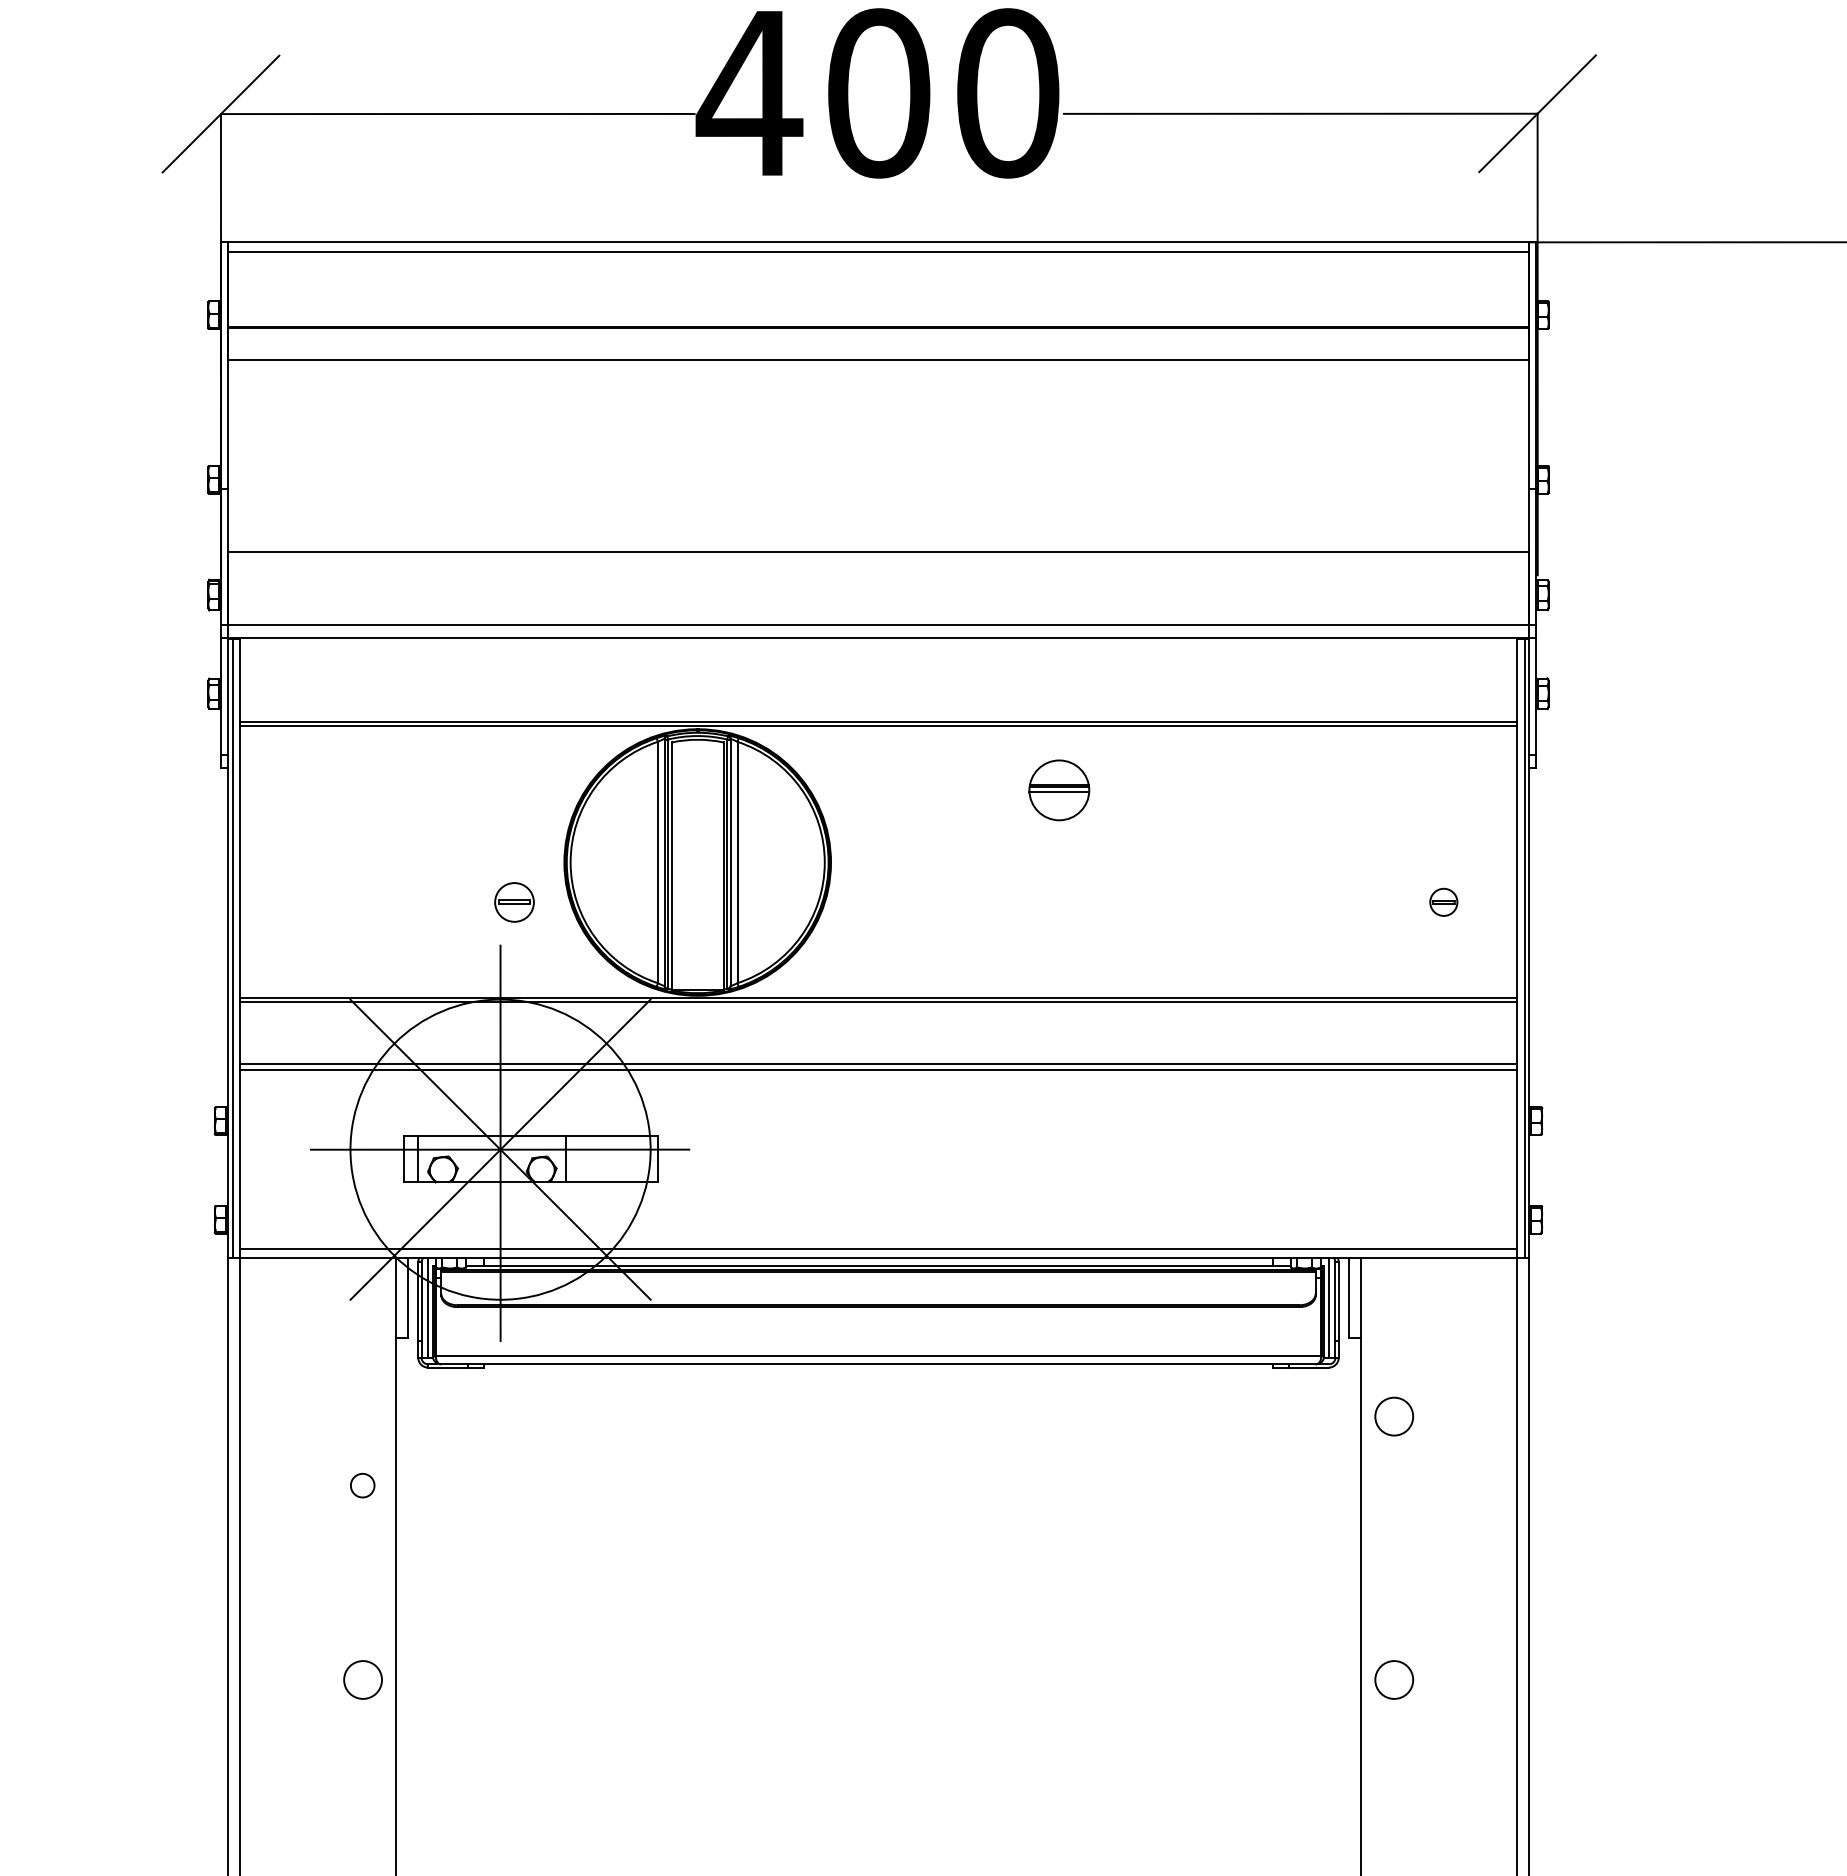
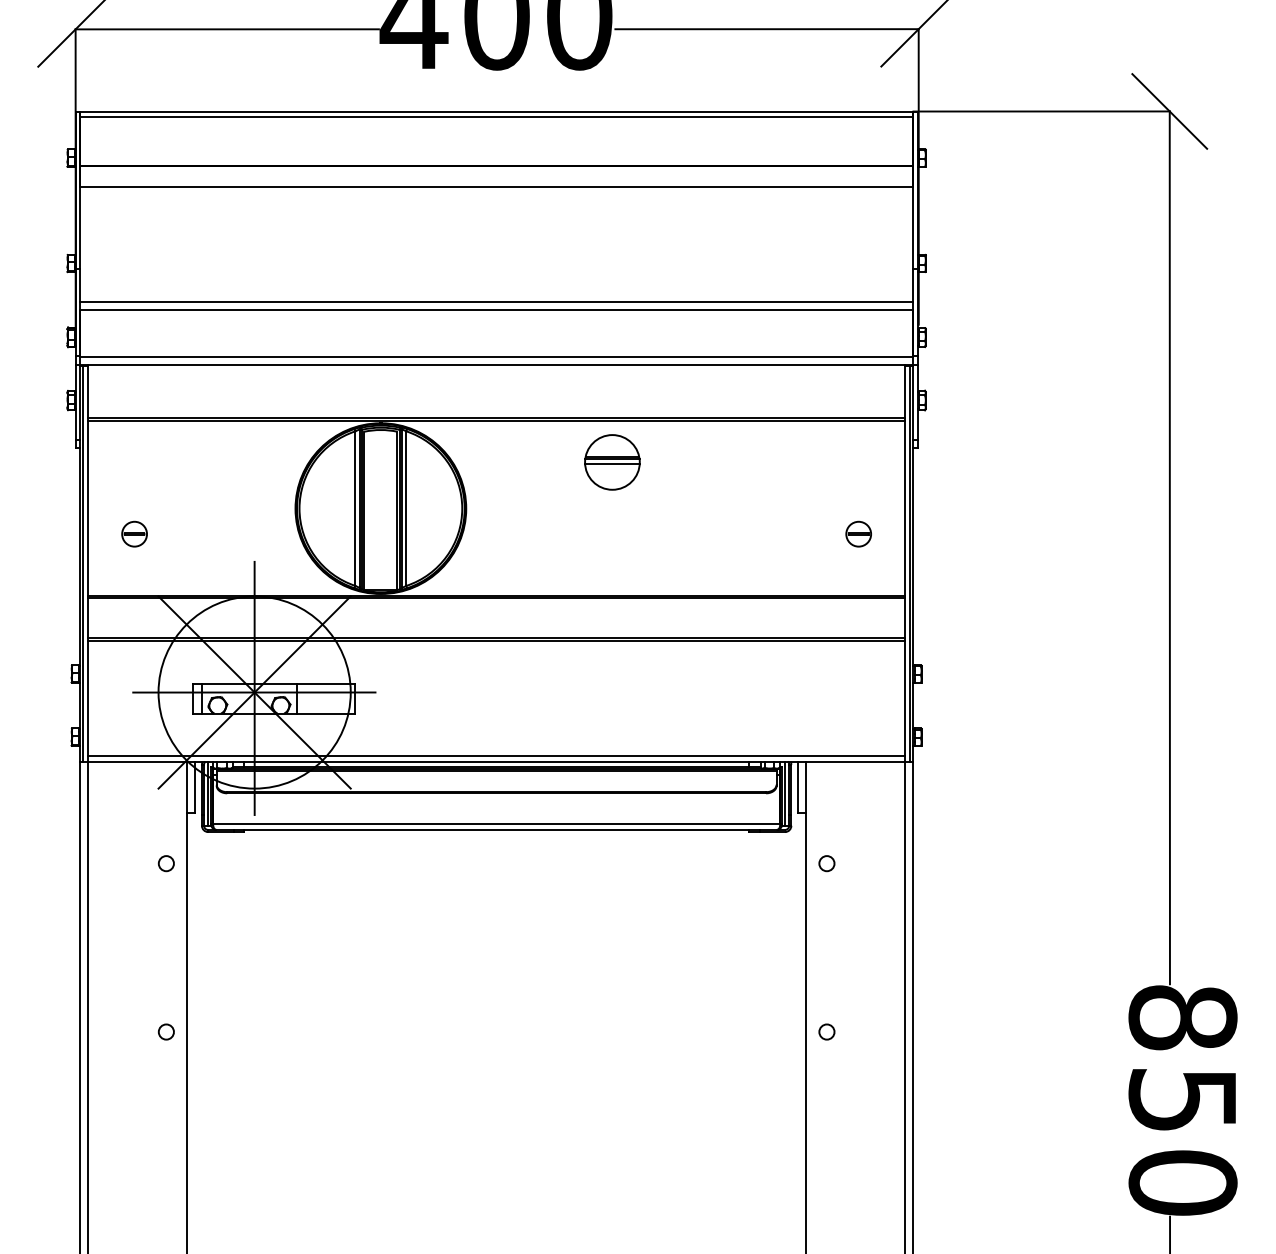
line: (878, 539) -> (496, 301), added
part: (1059, 790) -> (612, 462), size x1.43
part: (514, 901) -> (134, 533), moved
part: (1443, 901) -> (858, 533), size x1.43
circle: (1393, 1416) -> (826, 863), size x0.62
circle: (361, 1485) -> (165, 863), moved
circle: (361, 1679) -> (165, 1031), size x0.62
circle: (1393, 1679) -> (826, 1031), size x0.62

